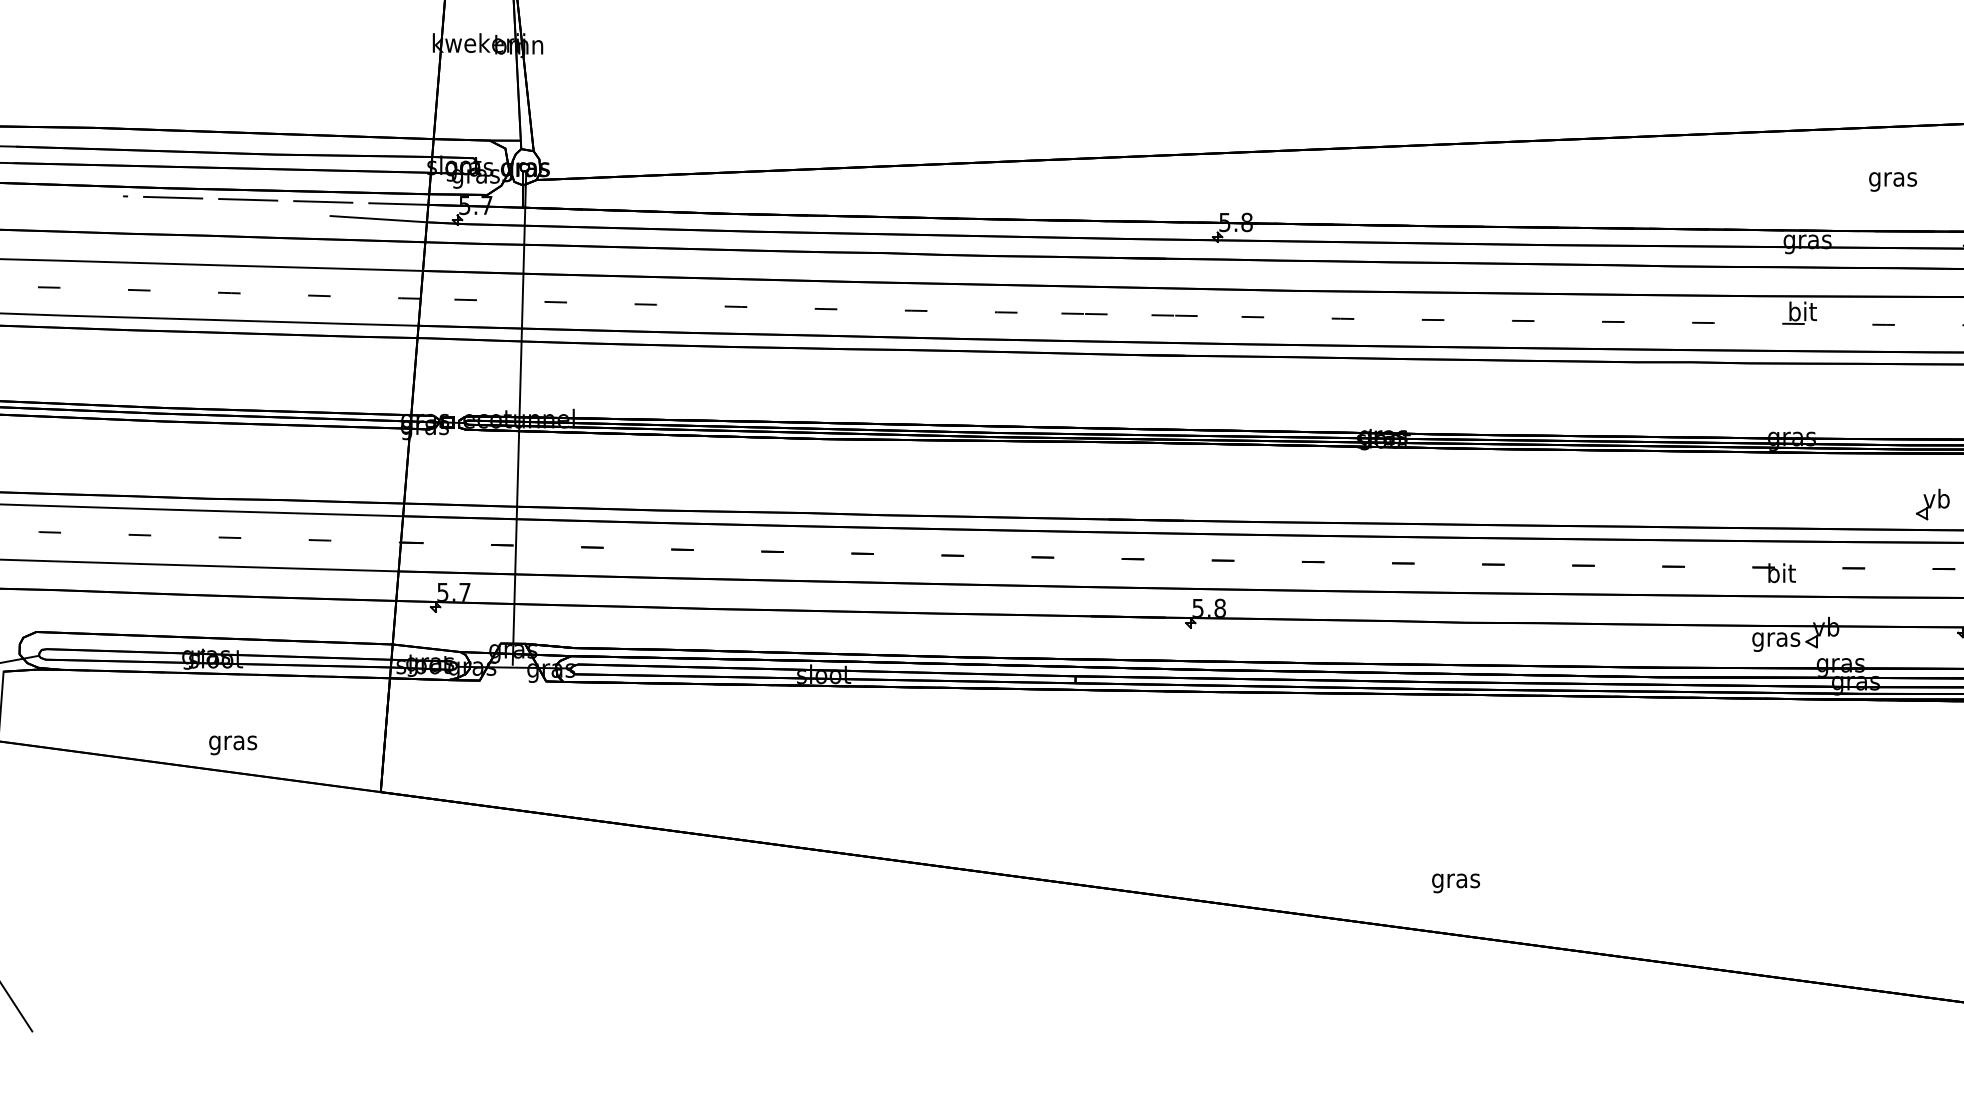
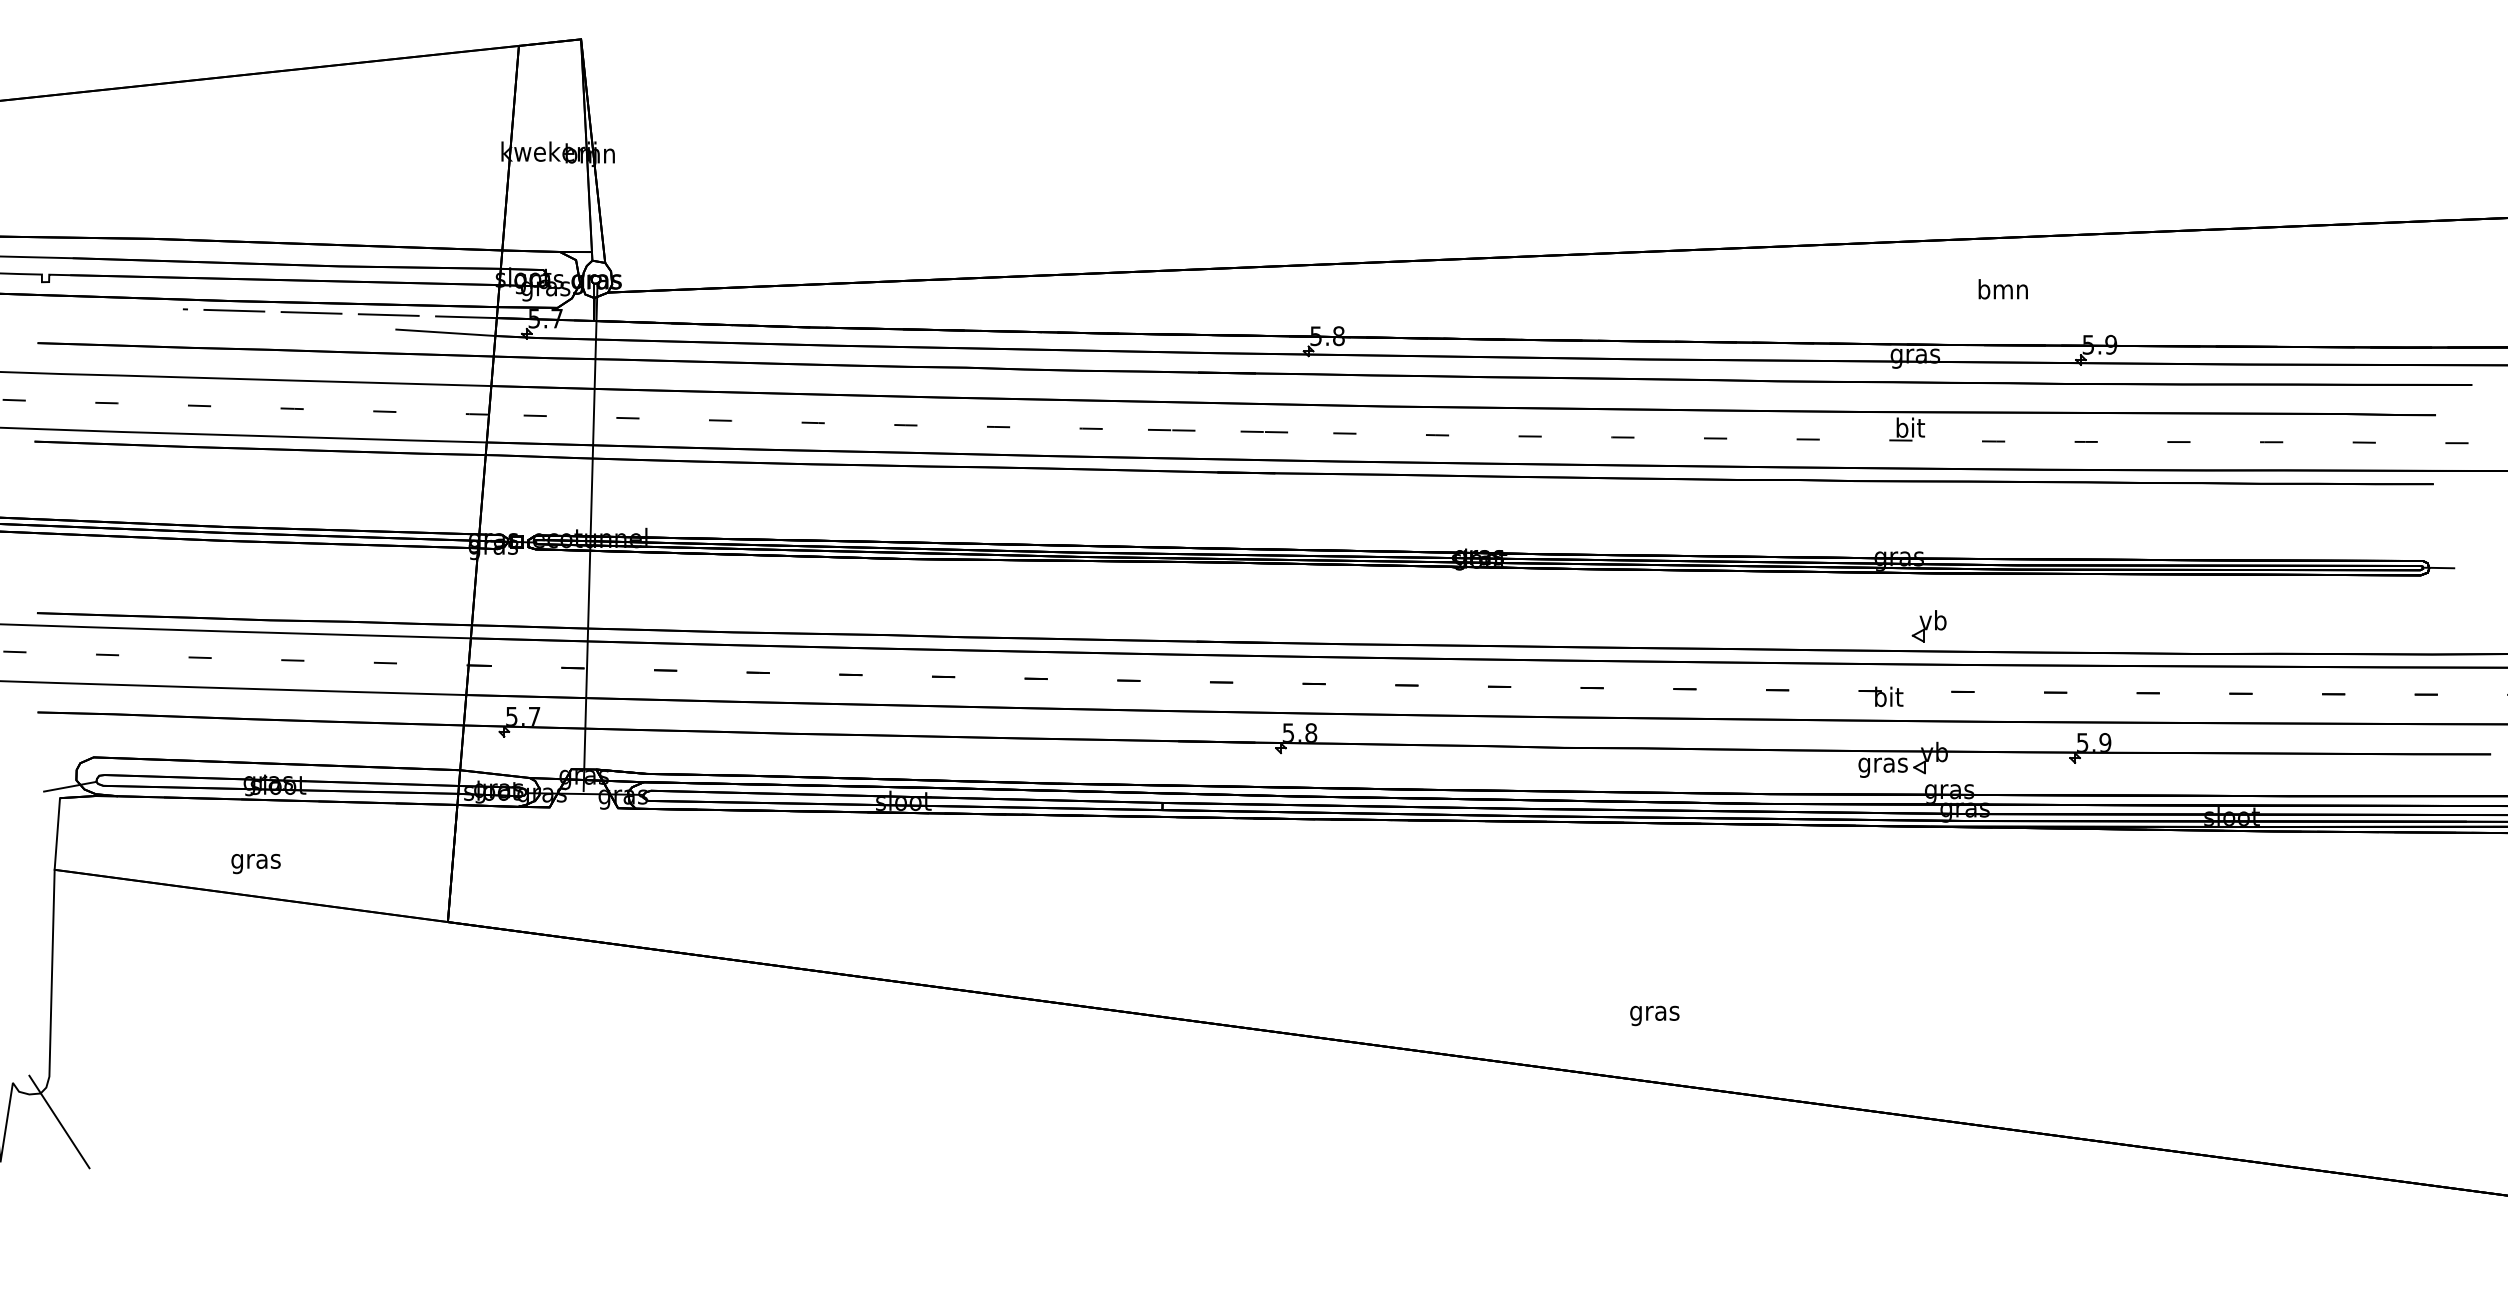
text: (1892, 179) -> (2002, 291), gras -> bmn
part: (1932, 504) -> (1928, 626), moved
text: (232, 745) -> (255, 864), moved
text: (1455, 882) -> (1654, 1015), moved

